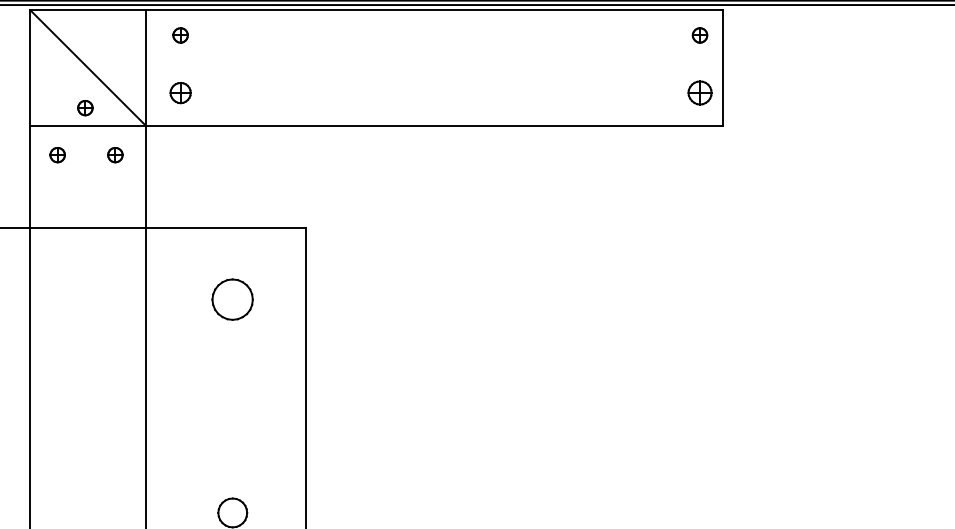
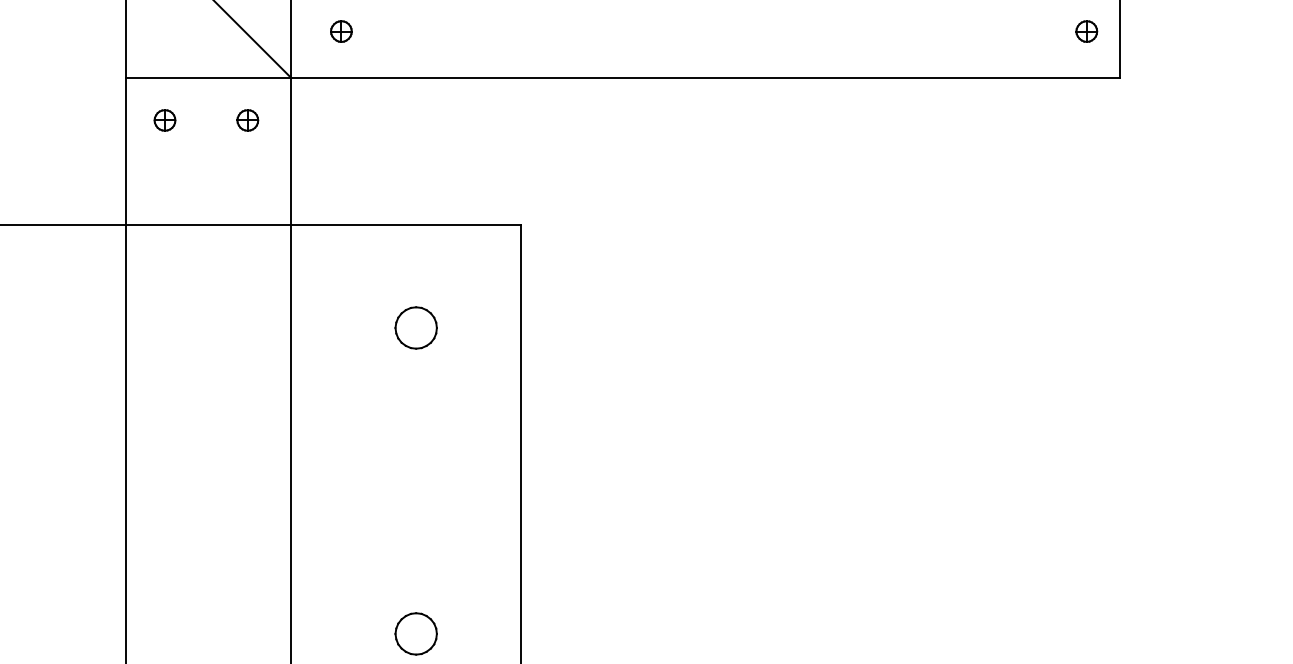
part: (180, 93) -> (341, 32), size x0.71
part: (699, 93) -> (1086, 32), size x0.62
part: (85, 108) -> (204, 53), removed
part: (232, 299) -> (415, 327), size x0.71

